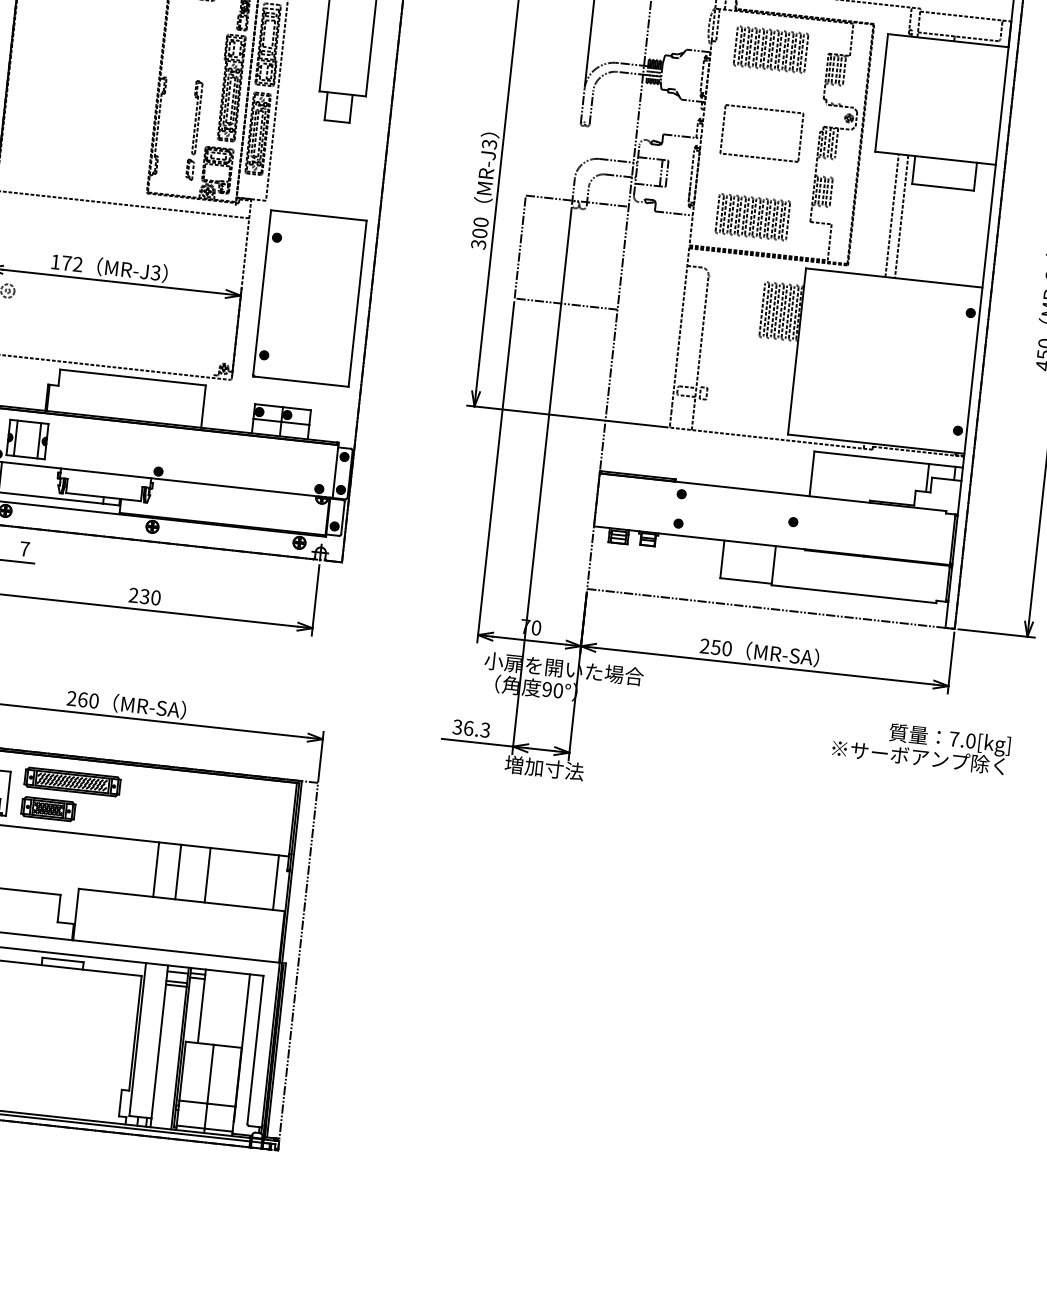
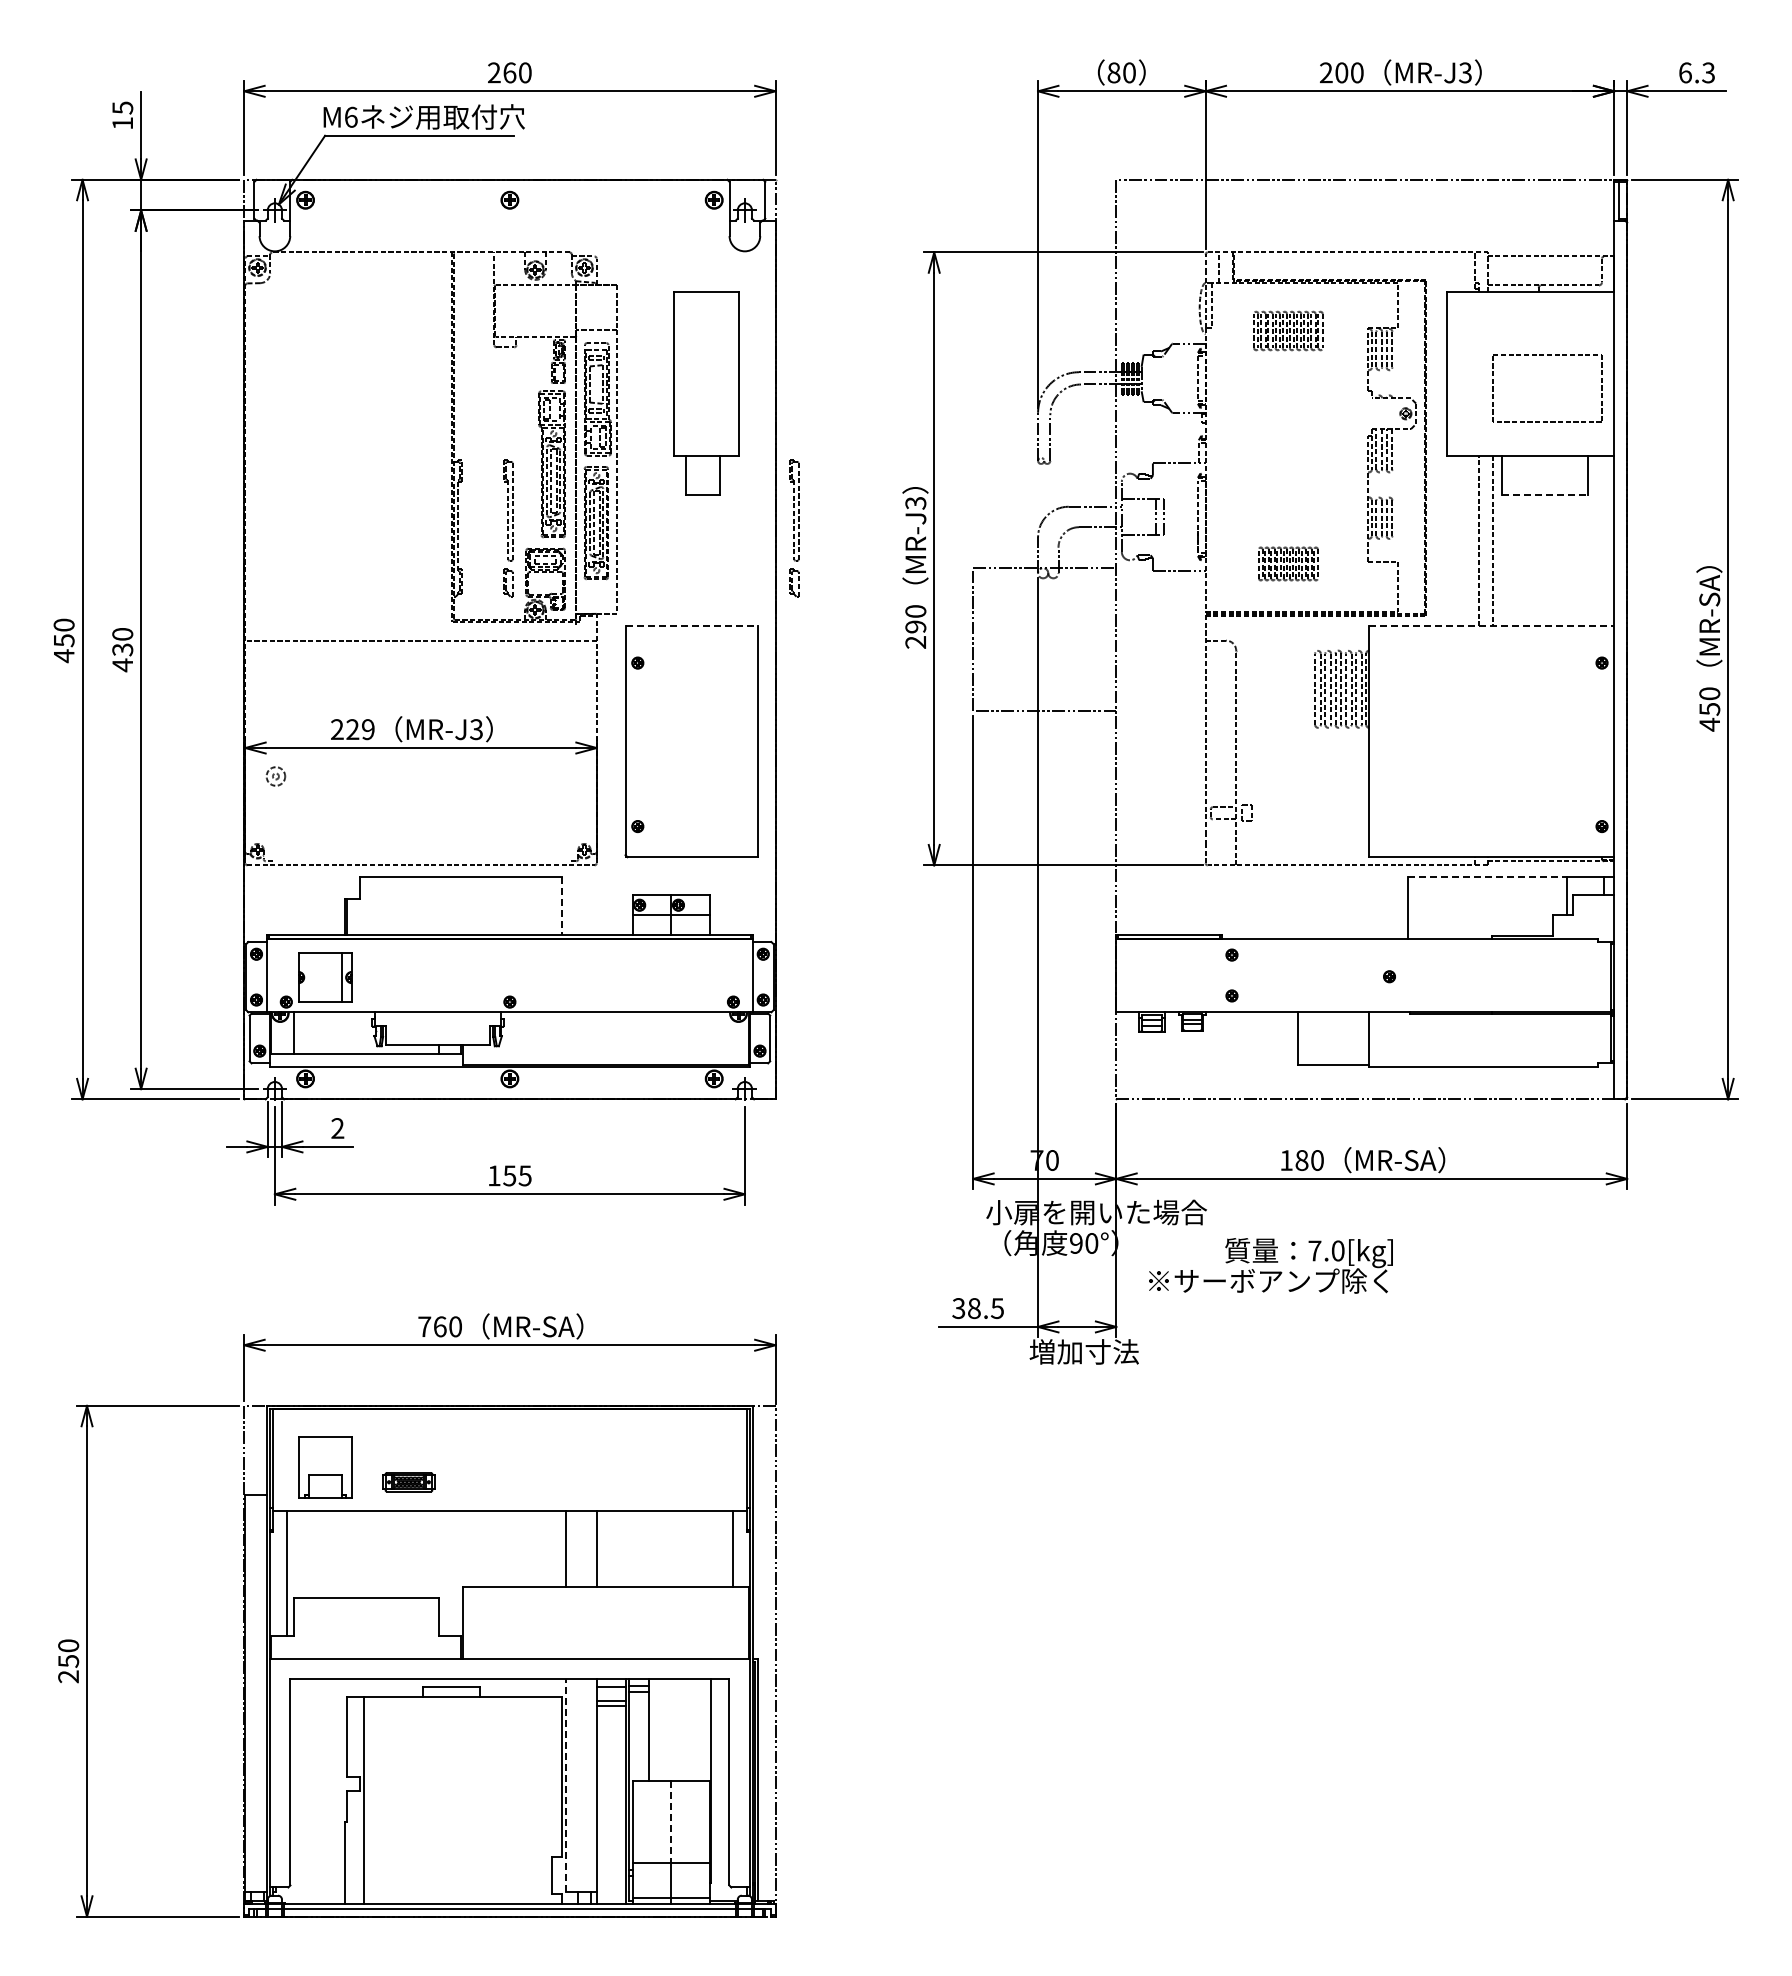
part: (771, 49) -> (1288, 330), size x0.7
part: (764, 109) -> (1547, 355), moved
part: (400, 153) -> (794, 528), added
line: (943, 187) -> (1545, 494), solid -> dashed
line: (319, 215) -> (692, 626), solid -> dashed
part: (752, 216) -> (1288, 563), size x0.6
text: (479, 238) -> (915, 634), 300 -> 290
text: (66, 263) -> (352, 729), 172 -> 229
line: (894, 278) -> (1491, 626), solid -> dashed
line: (203, 406) -> (562, 906), solid -> dashed
line: (15, 438) -> (308, 977), removed
line: (871, 457) -> (1487, 876), solid -> dashed
text: (24, 549) -> (337, 1128), 7 -> 2
text: (144, 596) -> (509, 1175), 230 -> 155
text: (710, 646) -> (1294, 1160), 250 -> 180
text: (71, 698) -> (424, 1326), 260 -> 760
text: (476, 729) -> (985, 1308), 36.3 -> 38.5
text: (921, 746) -> (1270, 1265), moved
part: (72, 782) -> (437, 1441), removed
part: (48, 809) -> (408, 1482), size x0.7
line: (207, 875) -> (637, 1549), removed
line: (138, 1038) -> (566, 1784), solid -> dashed
line: (210, 1074) -> (671, 1822), solid -> dashed

